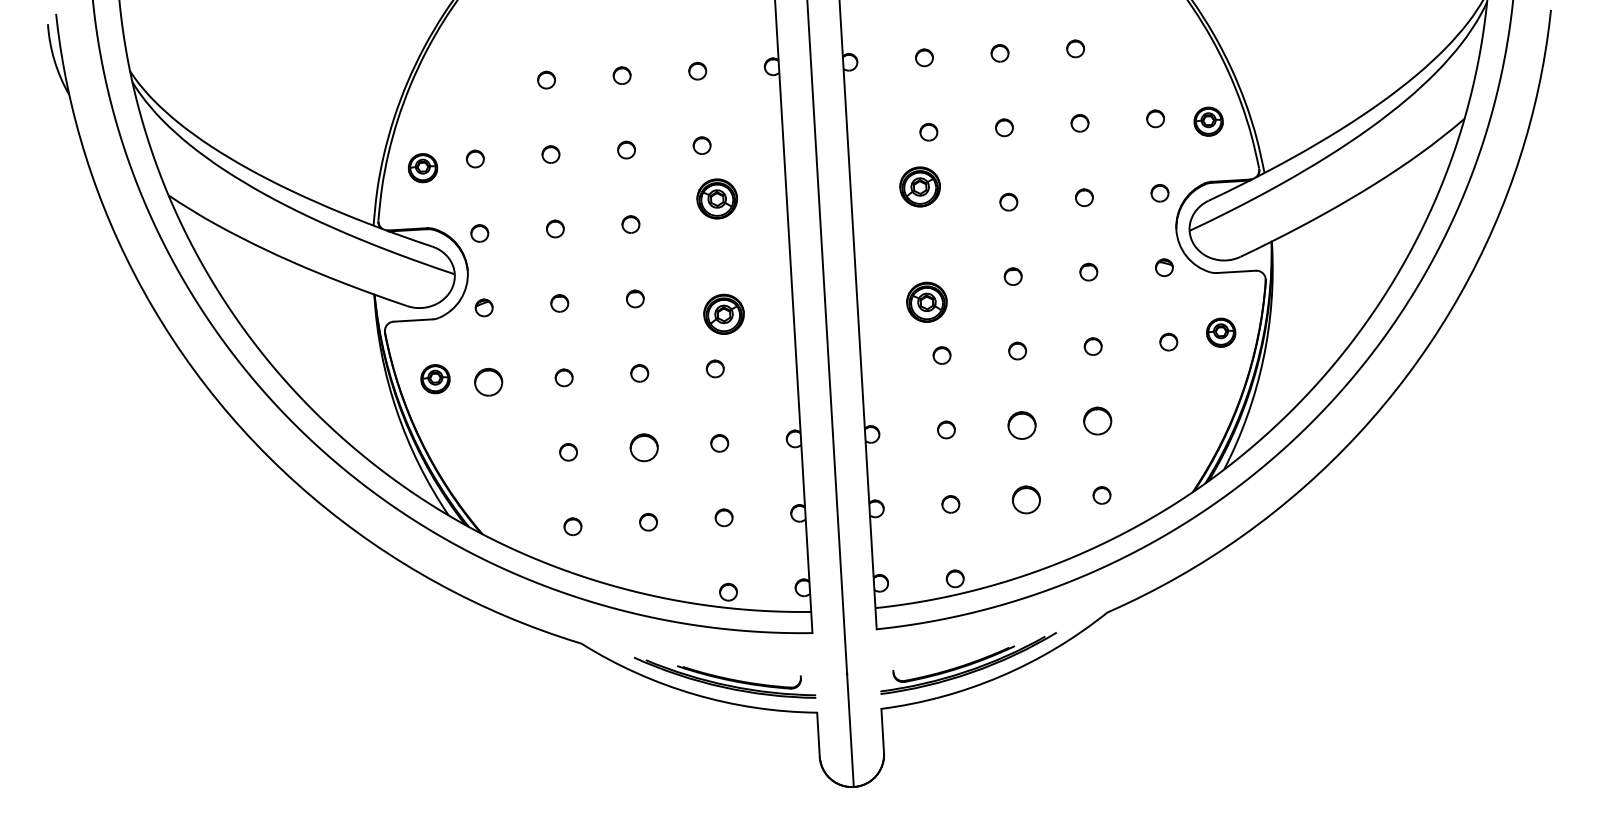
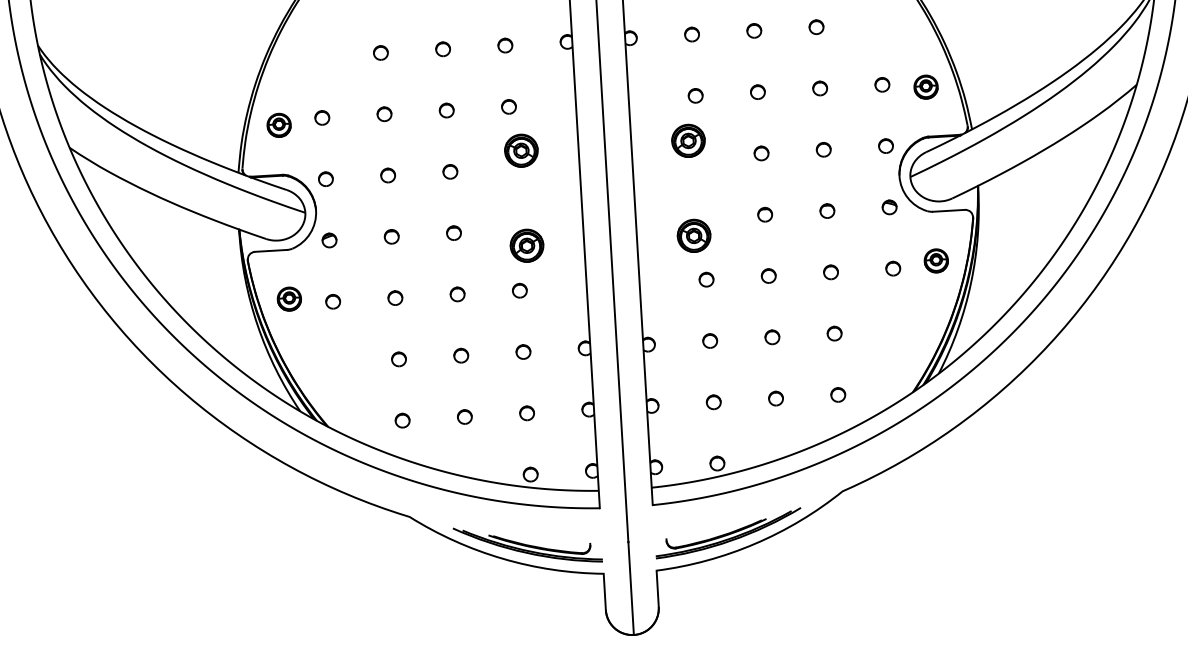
part: (488, 382) -> (333, 301), size x0.62
part: (1097, 420) -> (834, 333), size x0.62
part: (1021, 425) -> (771, 337), size x0.62
part: (643, 447) -> (460, 355), size x0.62
part: (1026, 499) -> (776, 398), size x0.62

